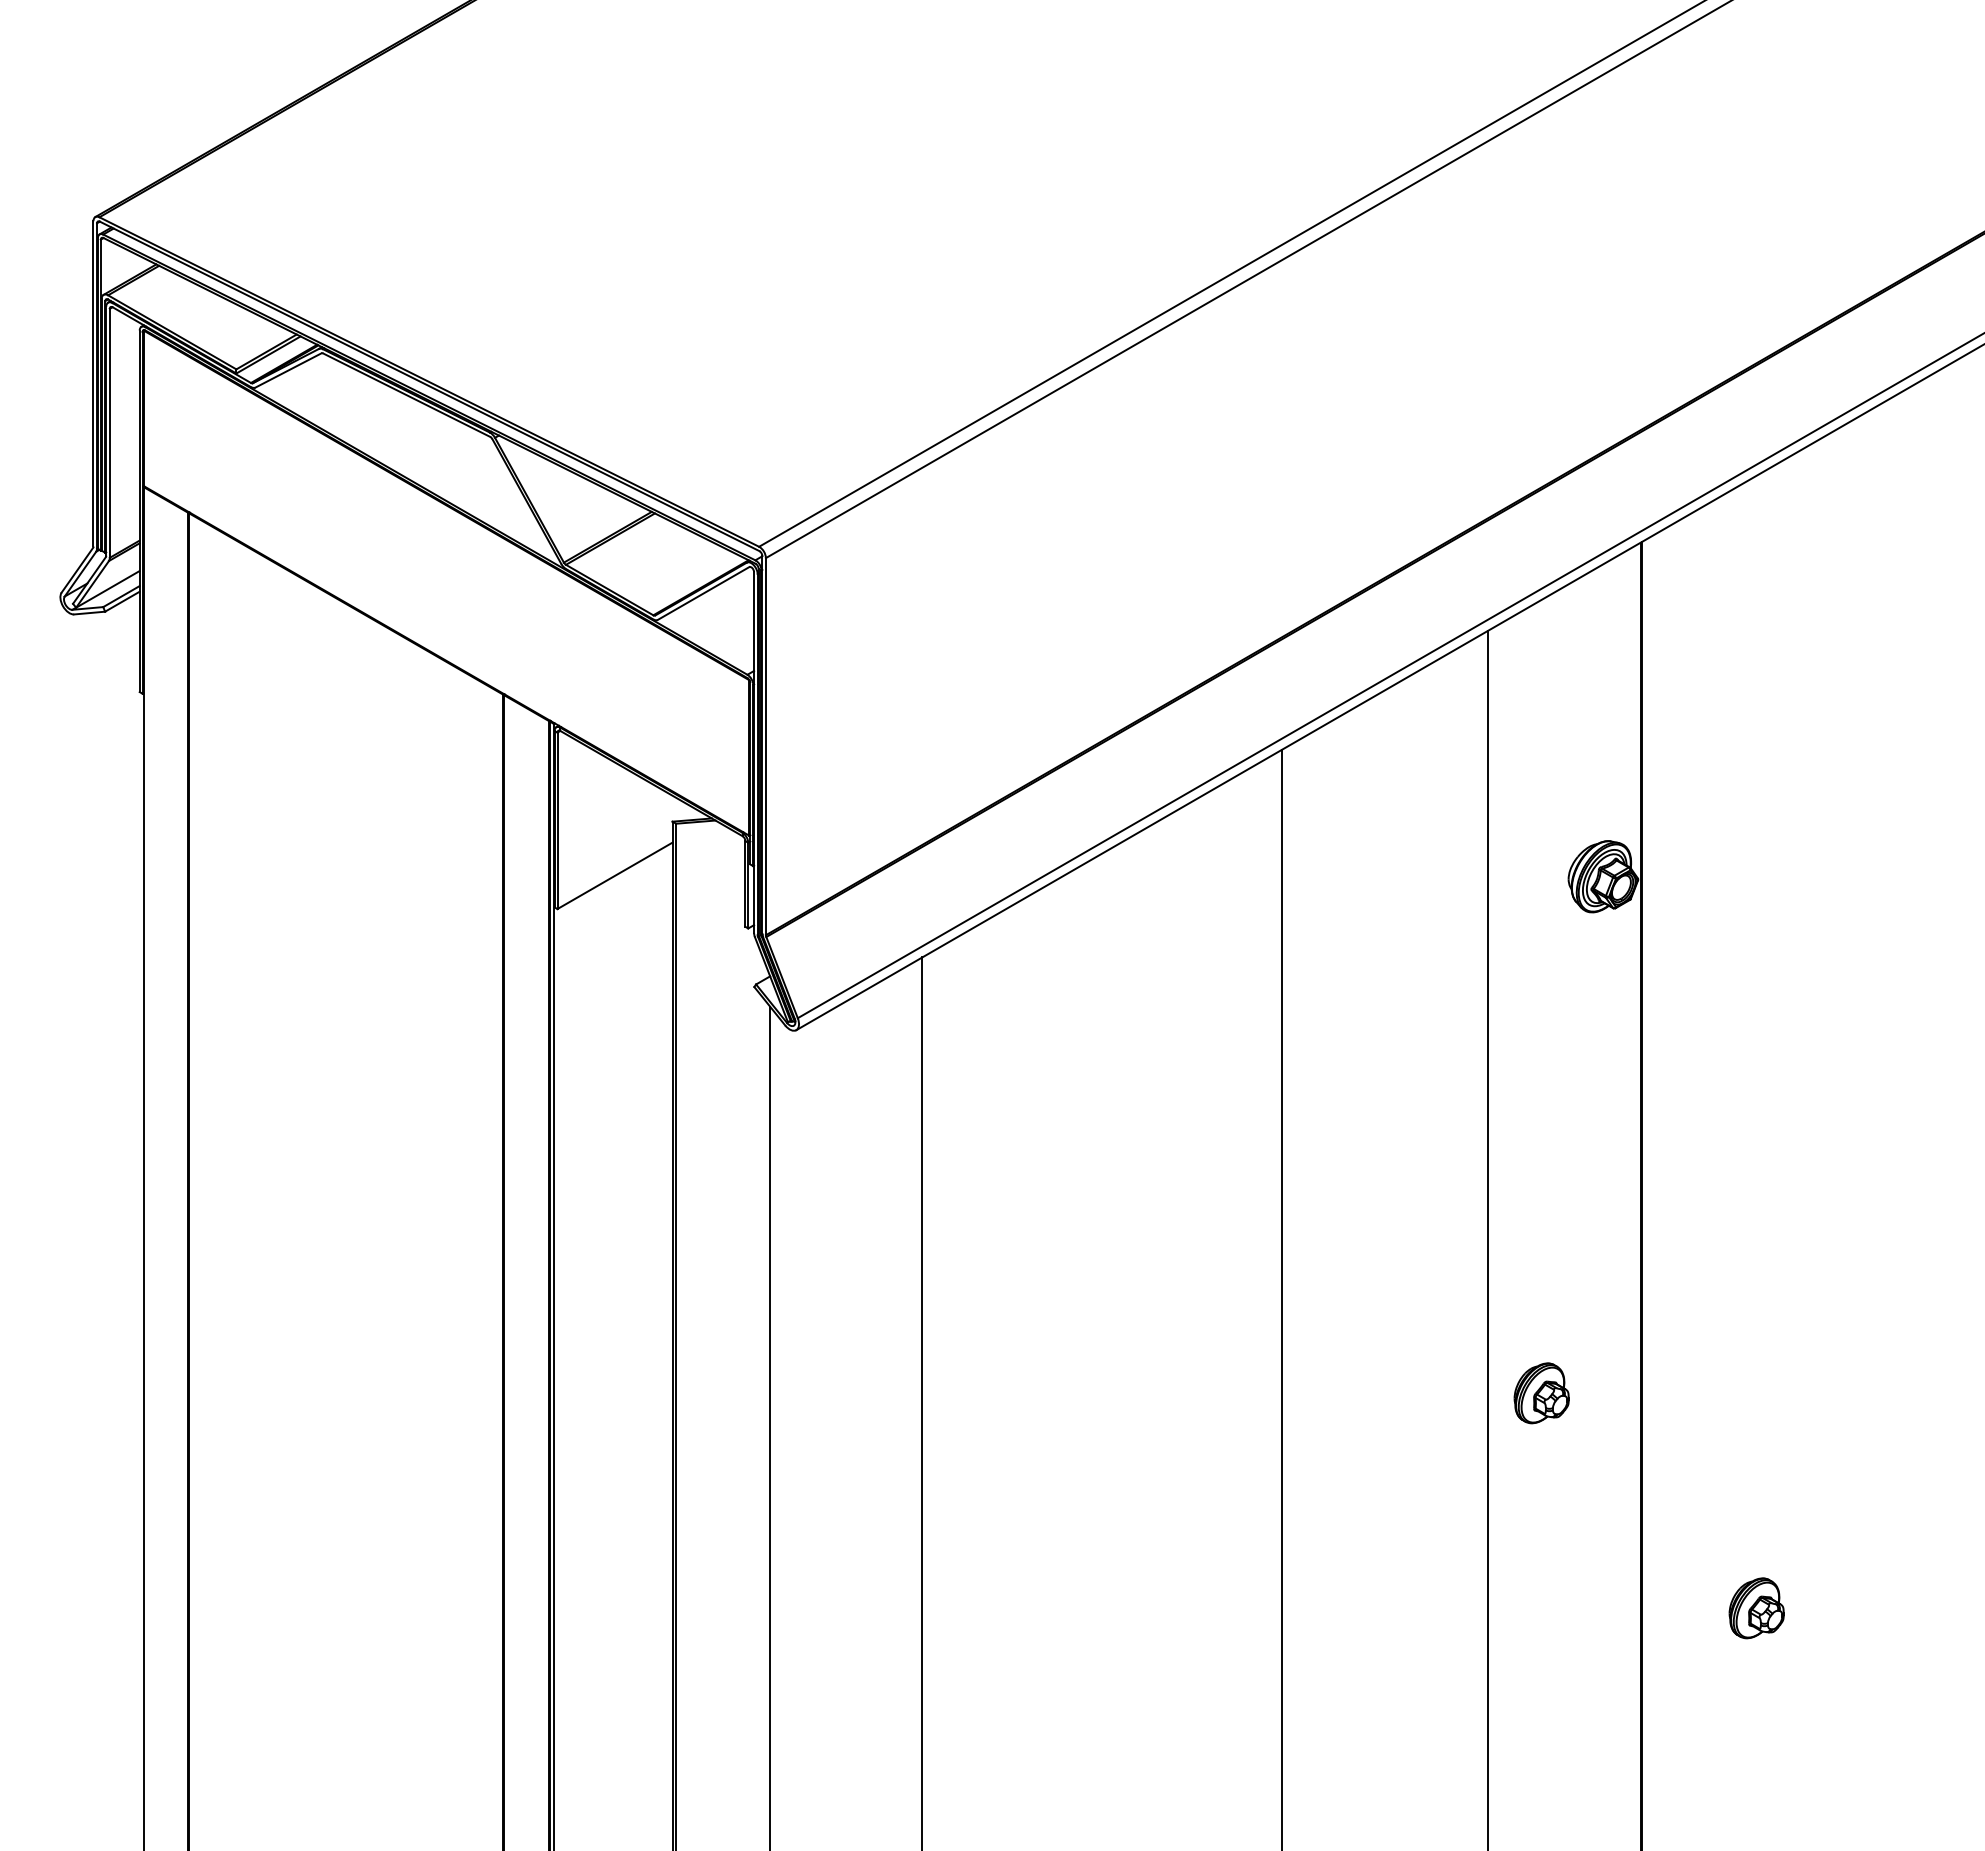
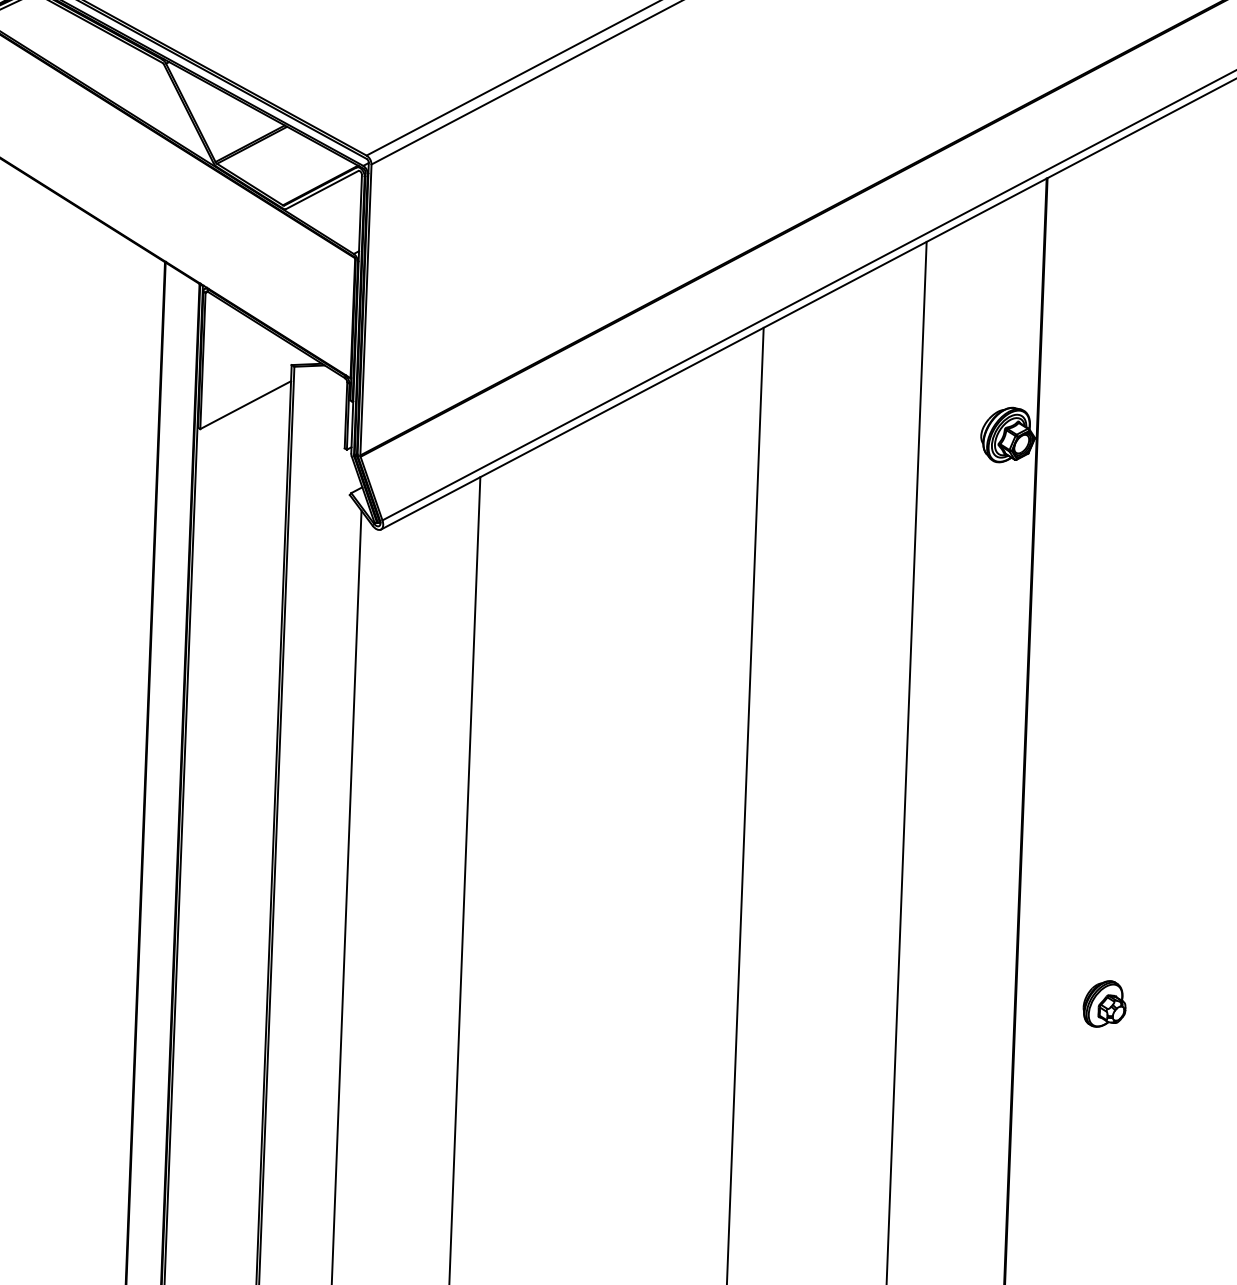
part: (1541, 1393) -> (945, 831), removed

